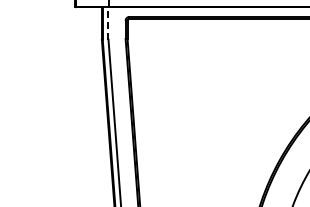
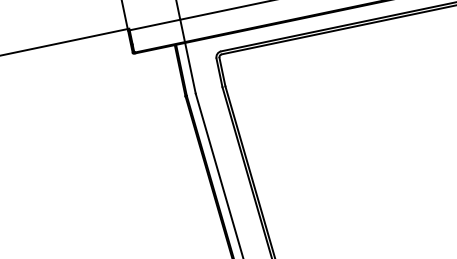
line: (108, 22) -> (190, 66), dashed -> solid

